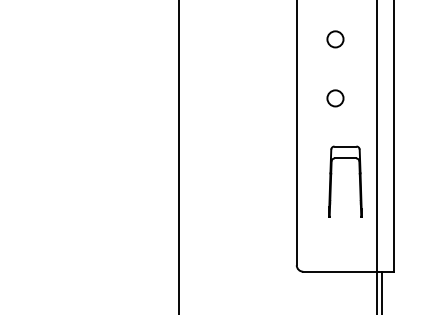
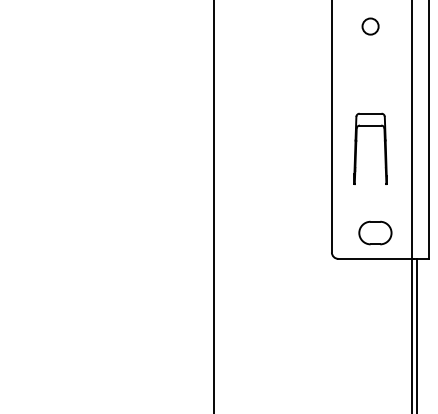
circle: (335, 98) -> (370, 85), removed
part: (332, 177) -> (357, 144), moved
part: (340, 245) -> (375, 232), added

